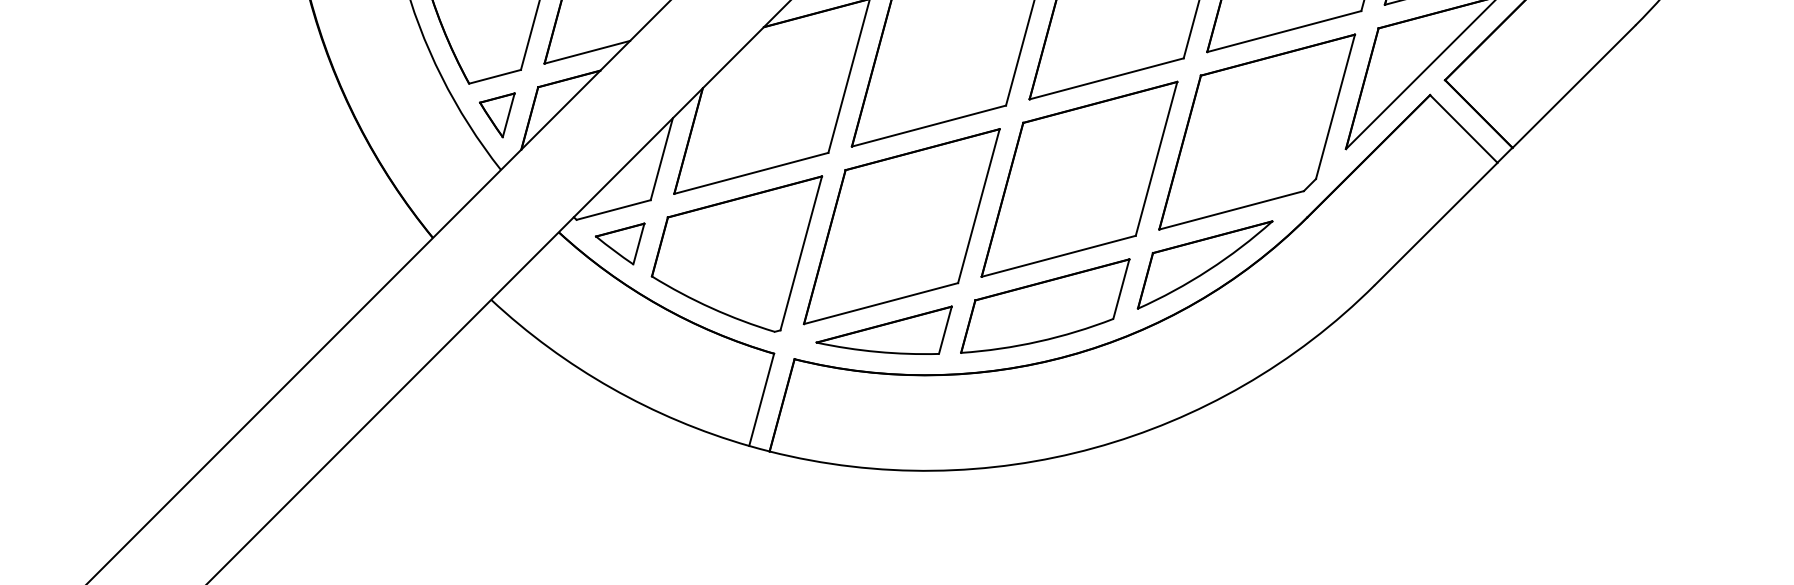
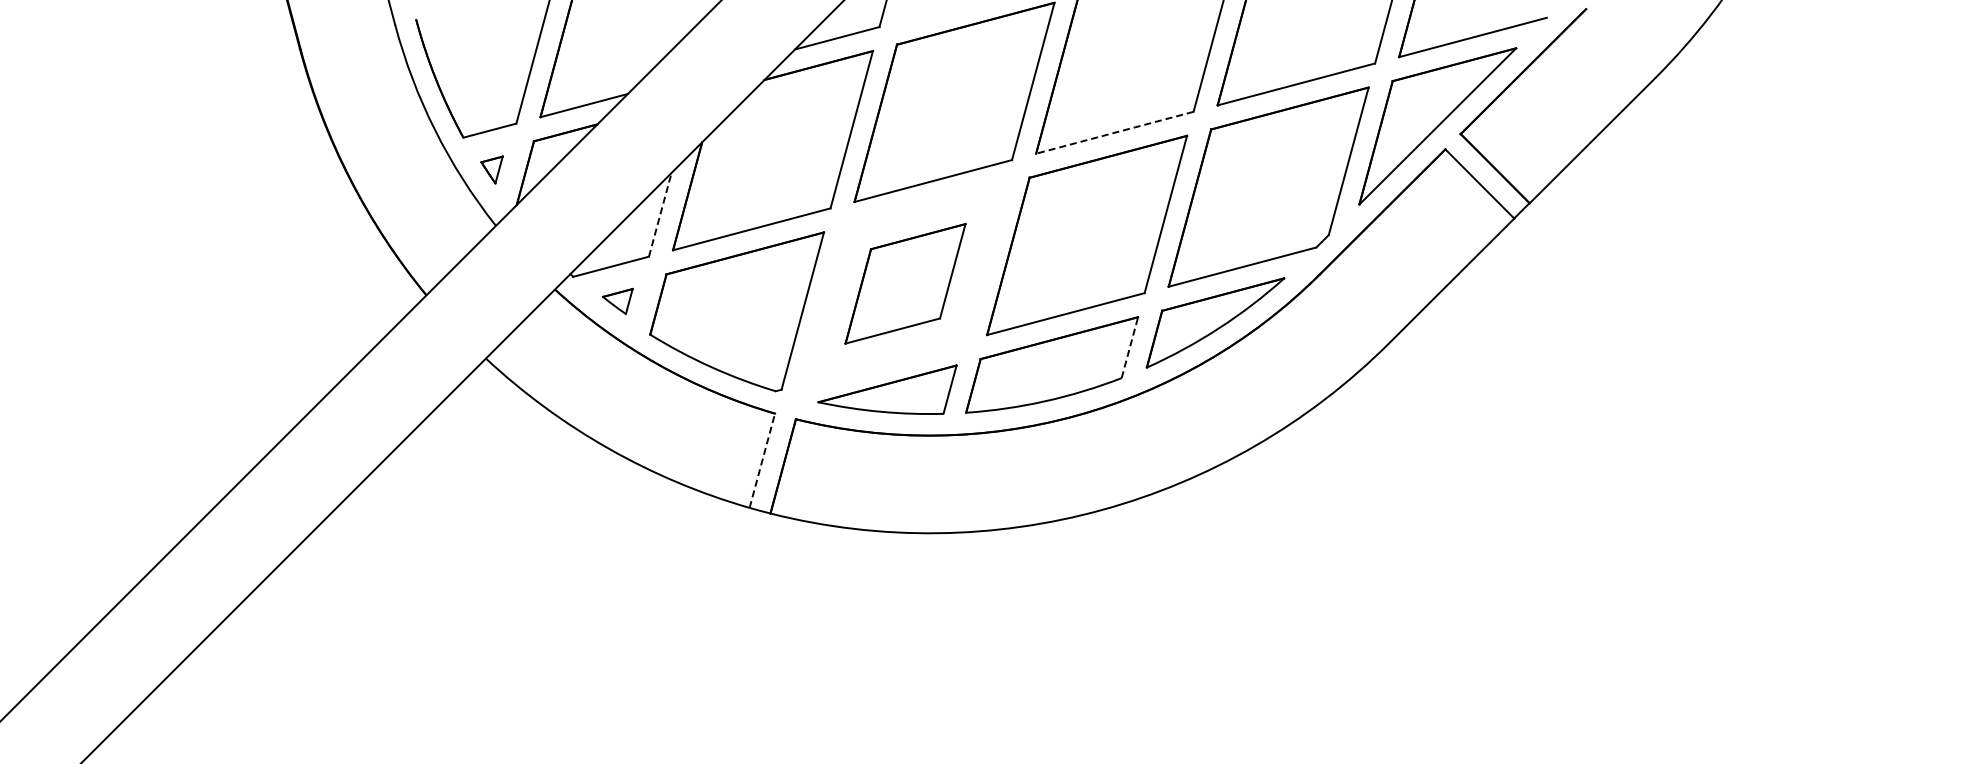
line: (1106, 78) -> (1114, 132), solid -> dashed
part: (496, 114) -> (491, 169), size x0.6
line: (662, 158) -> (660, 214), solid -> dashed
part: (901, 226) -> (905, 283), size x0.6
part: (619, 244) -> (617, 301), size x0.6
line: (1121, 289) -> (1130, 347), solid -> dashed
line: (761, 399) -> (762, 460), solid -> dashed

